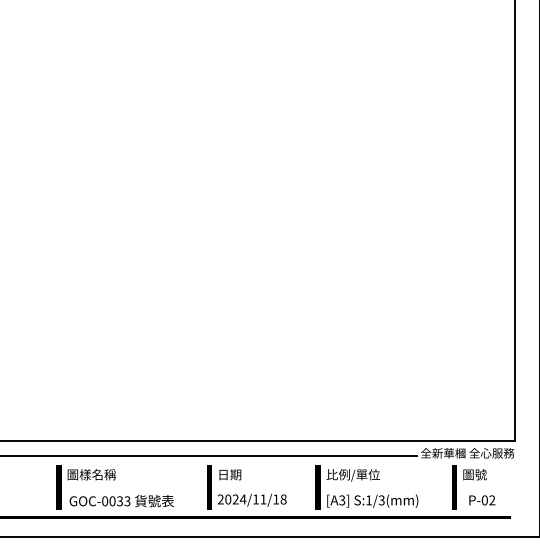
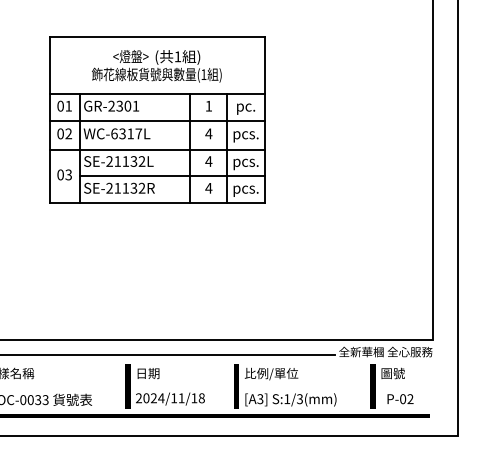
part: (238, 221) -> (156, 120), added

